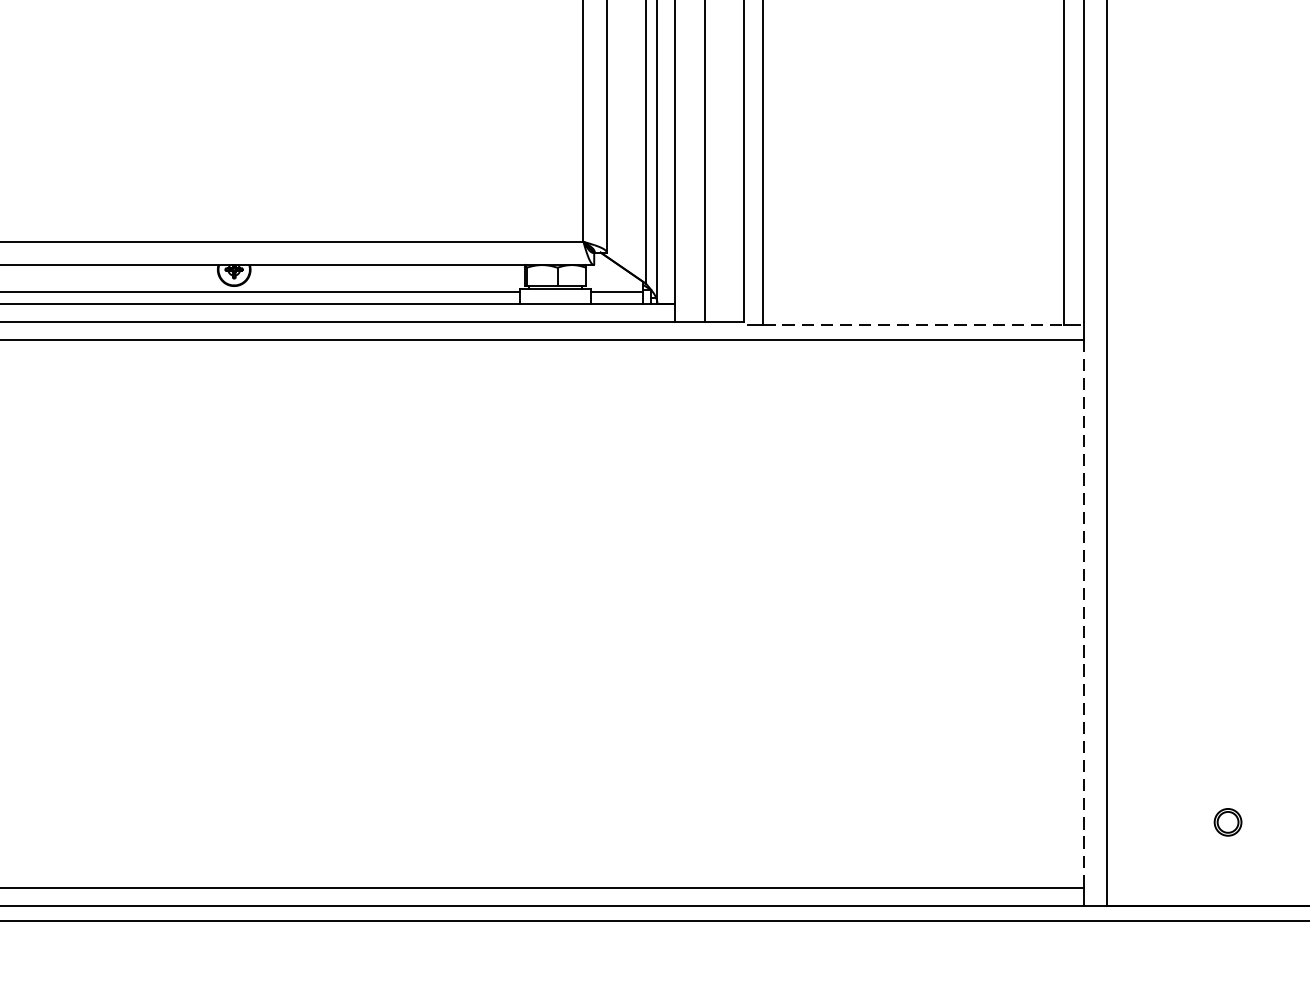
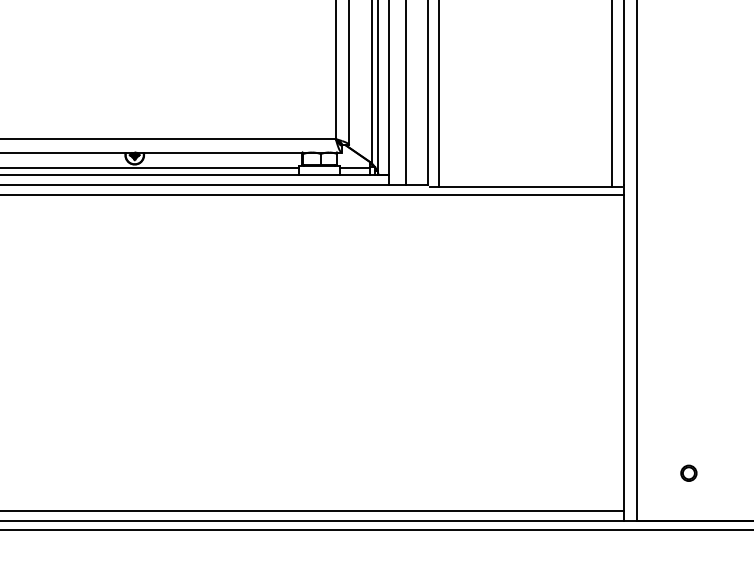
line: (912, 324) -> (525, 186), dashed -> solid
line: (1083, 614) -> (623, 353), dashed -> solid
part: (1227, 820) -> (688, 472), moved

